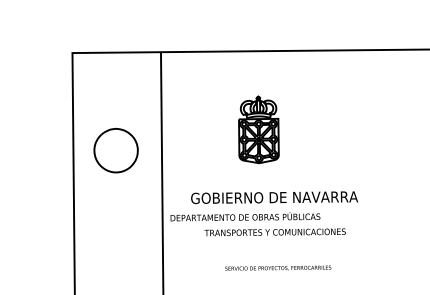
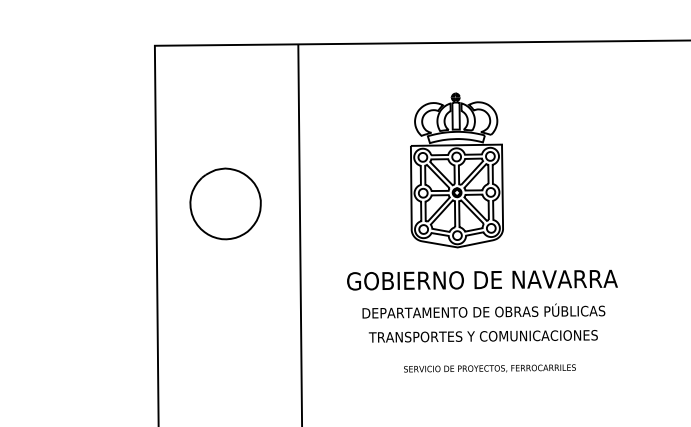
part: (258, 129) -> (456, 169), size x1.43
text: (245, 216) -> (483, 310), moved
text: (278, 267) -> (490, 367), moved

